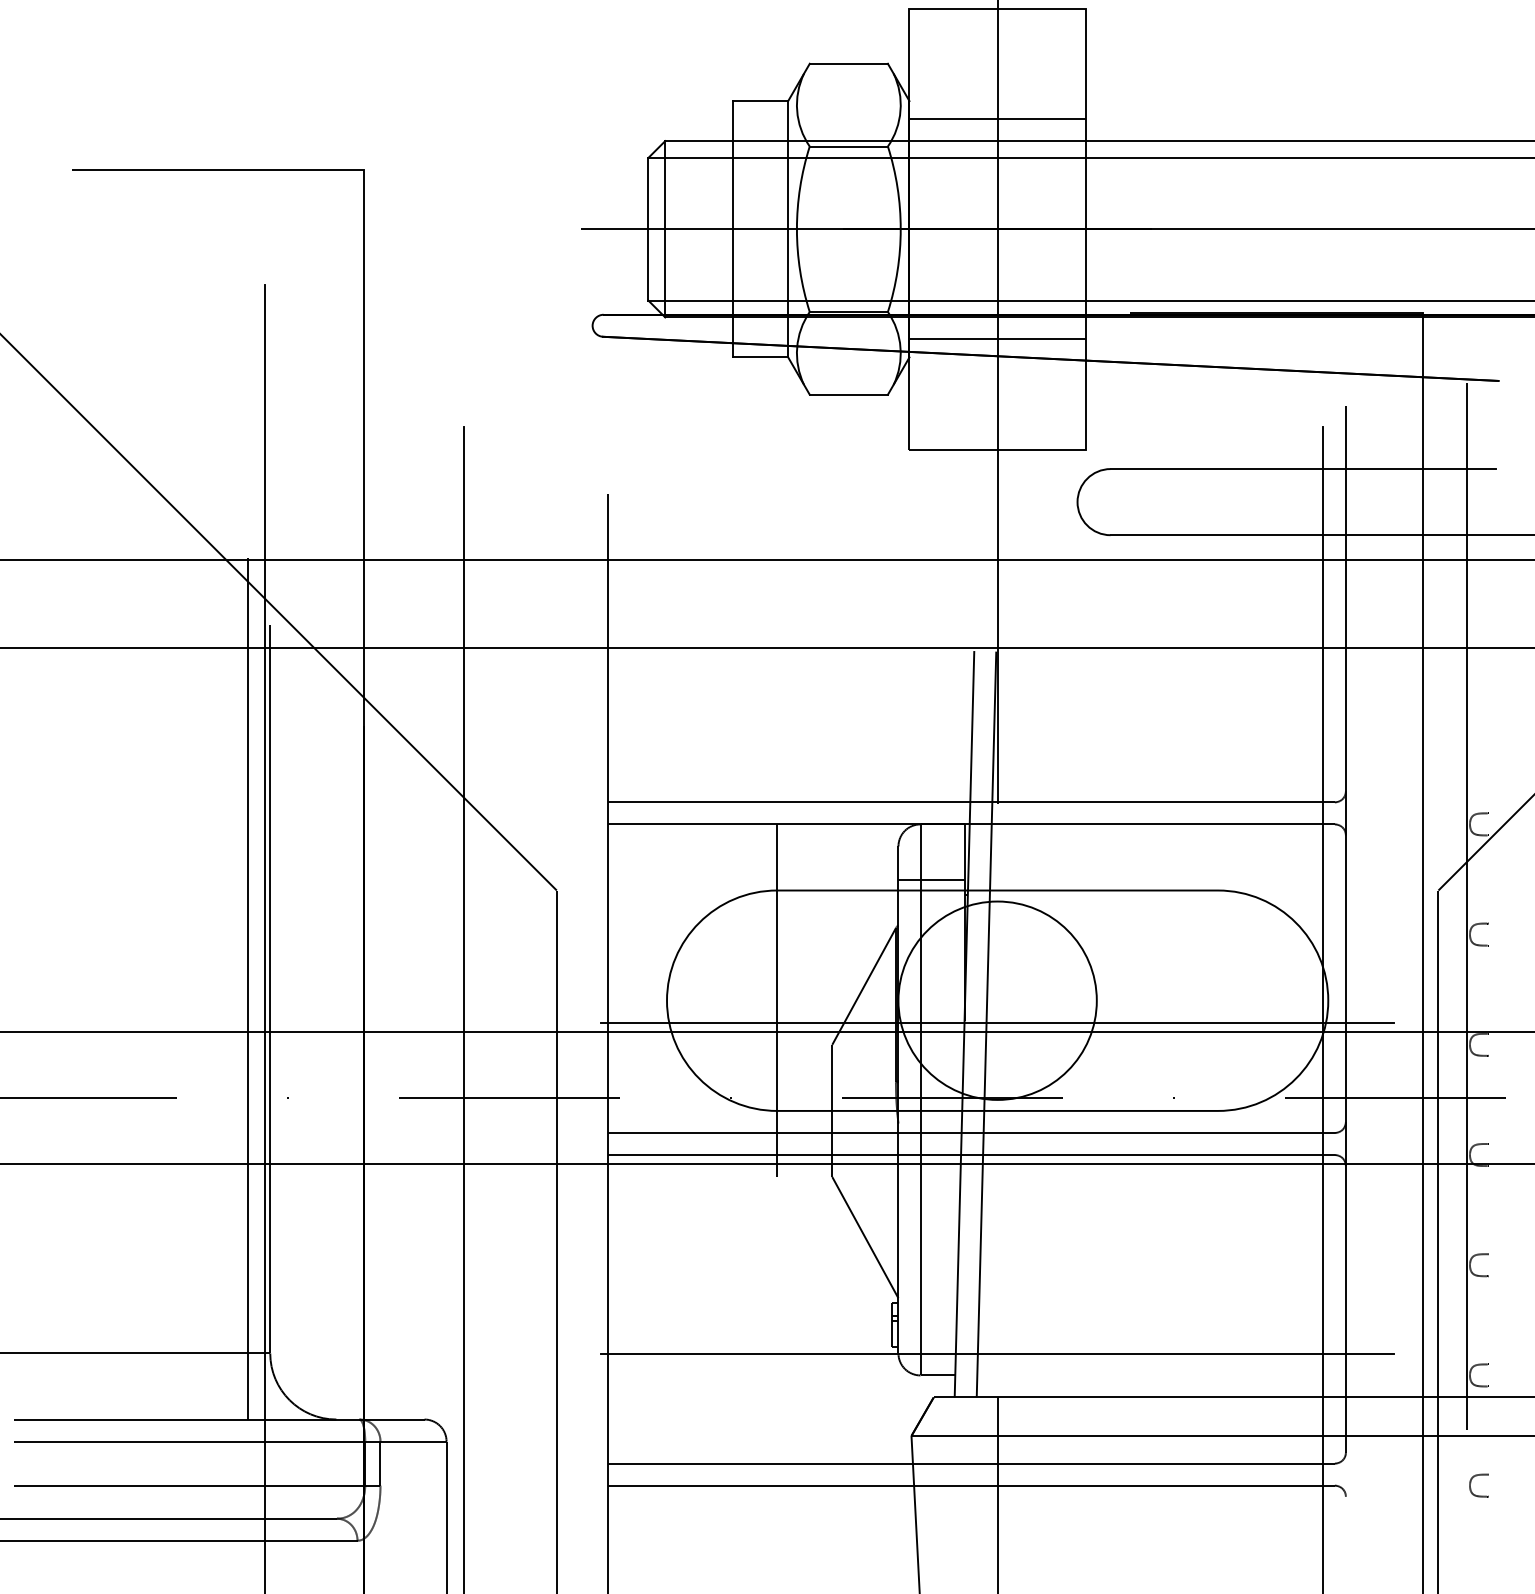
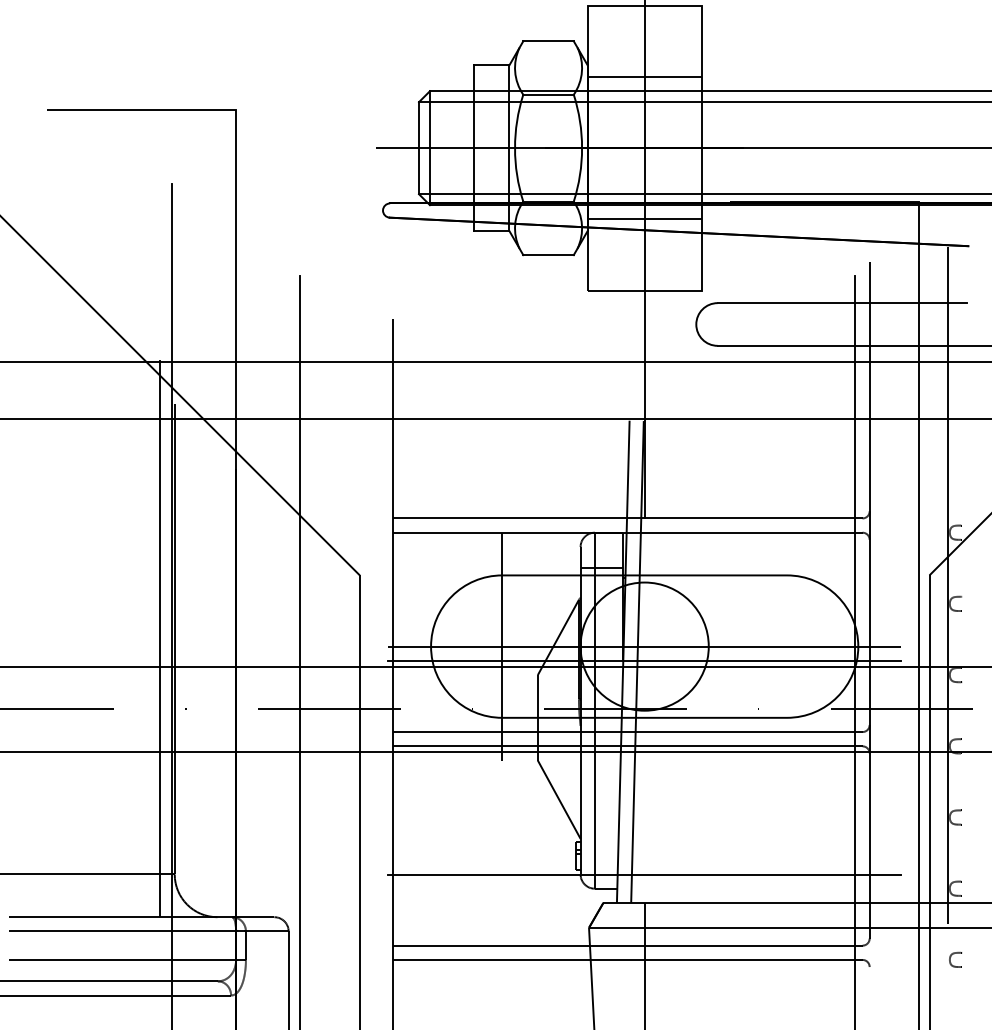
line: (997, 1000) -> (644, 646), added

